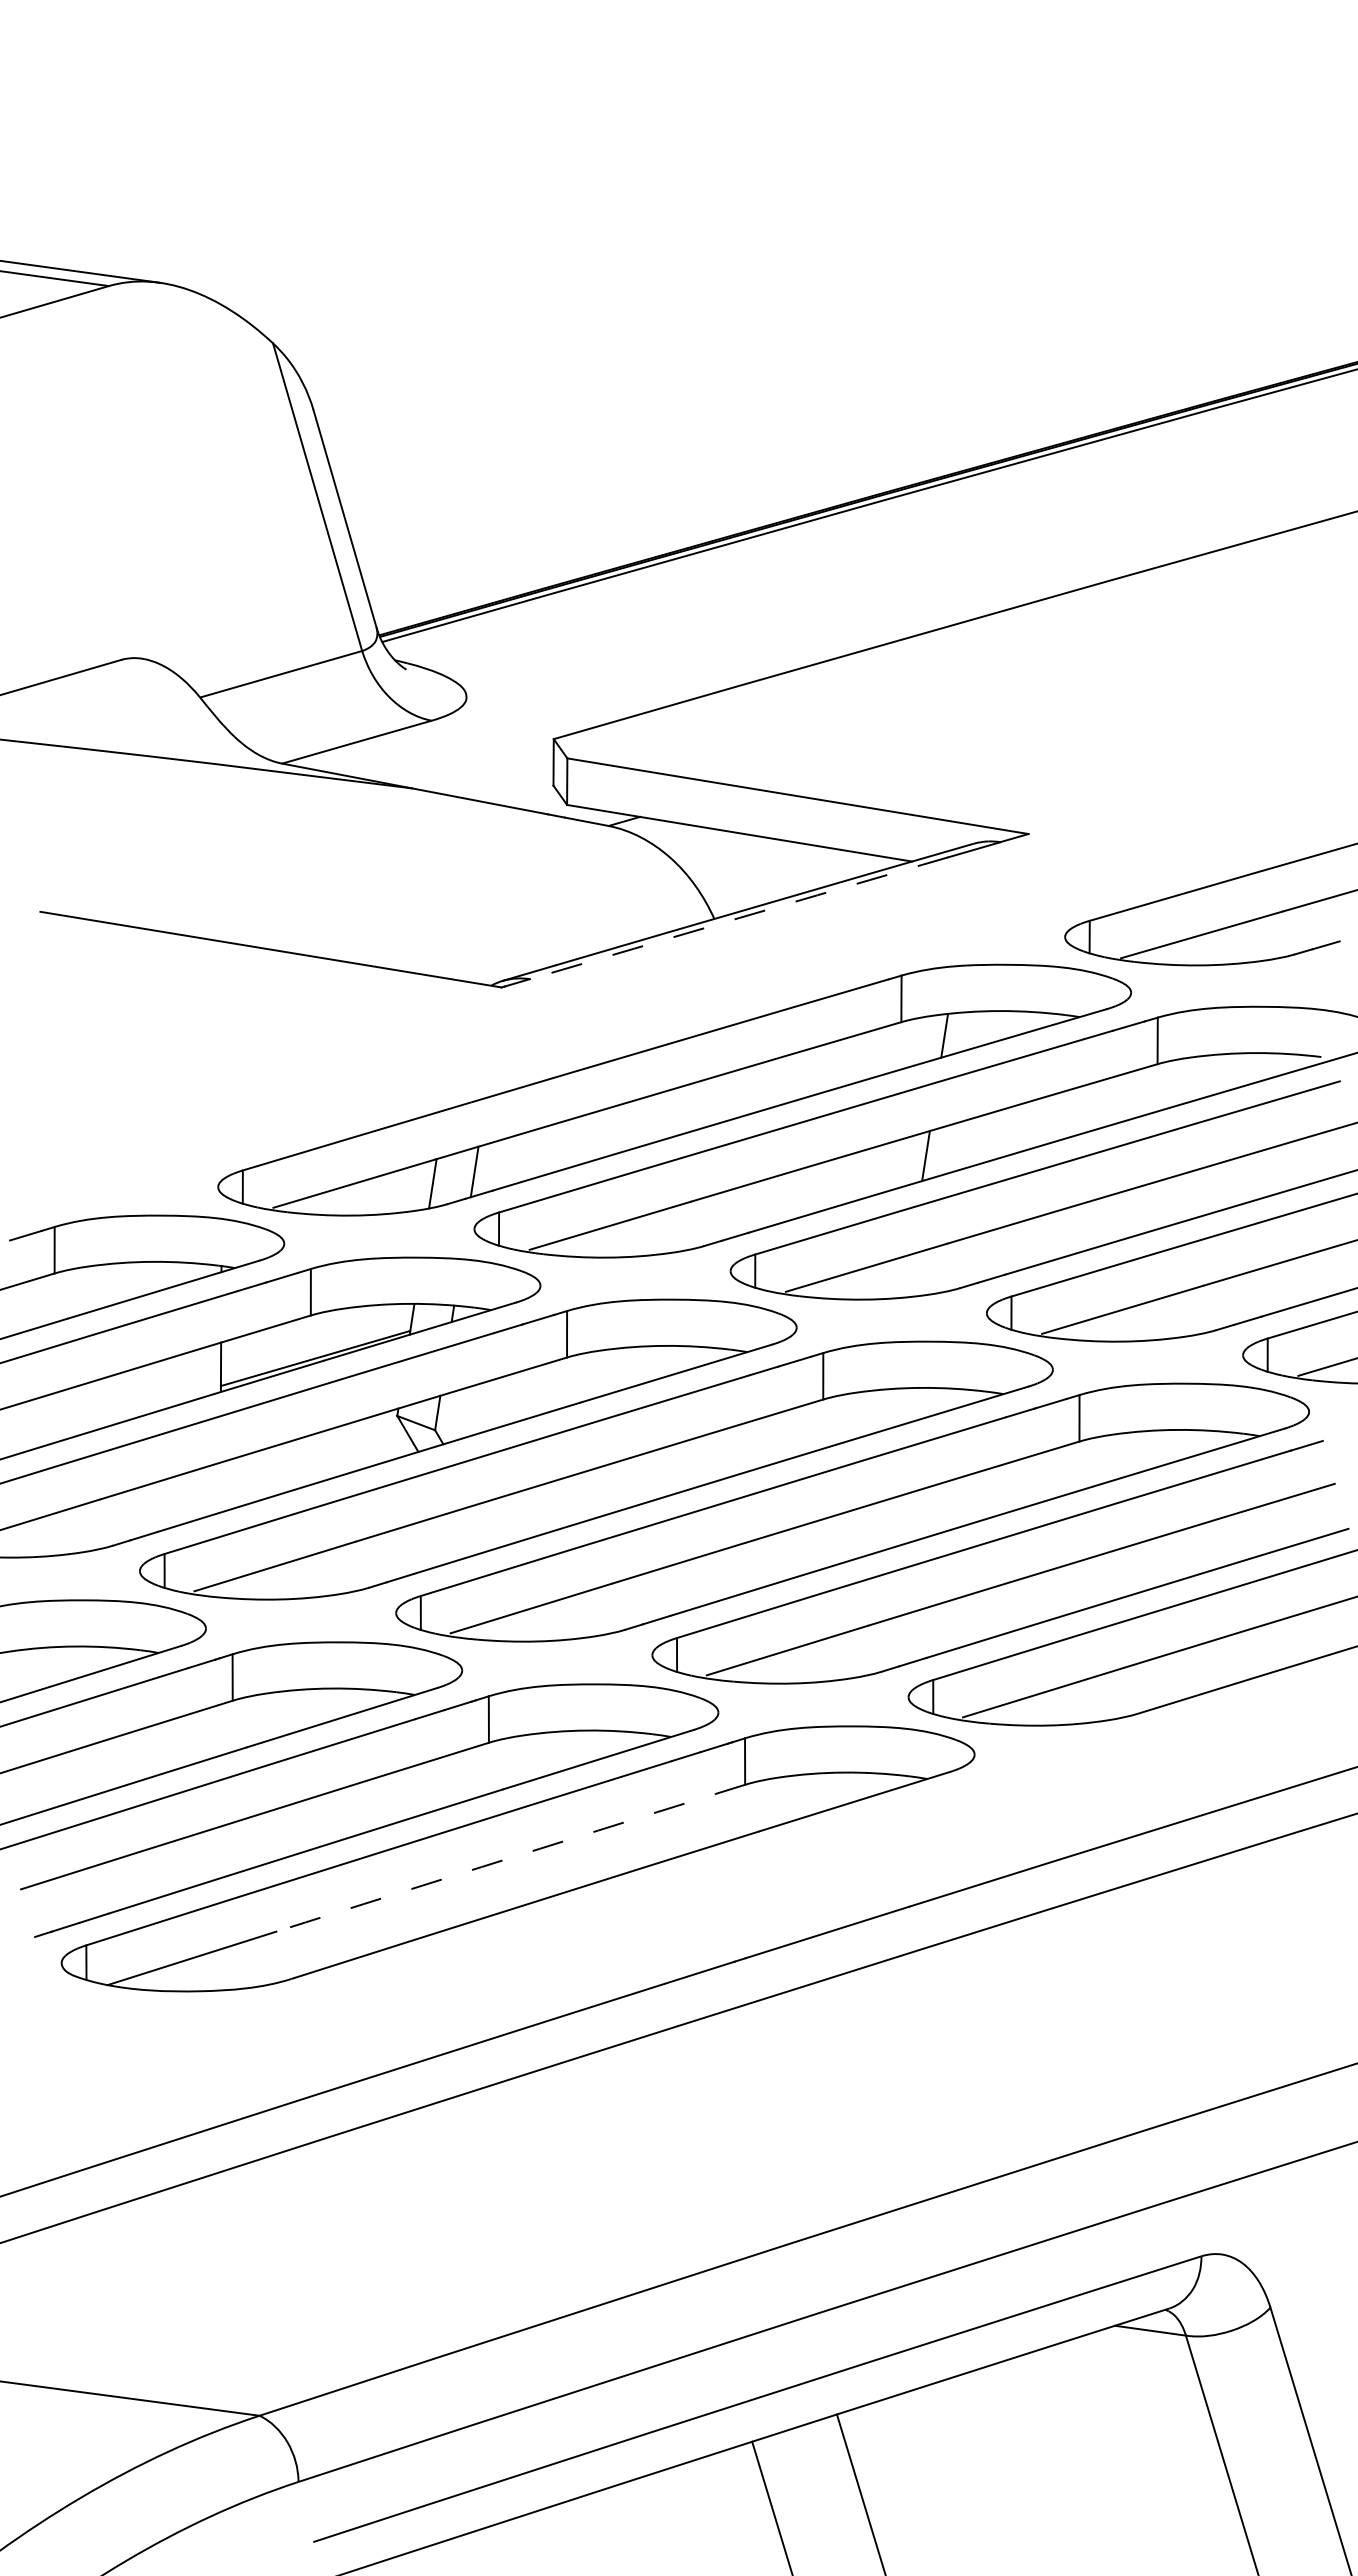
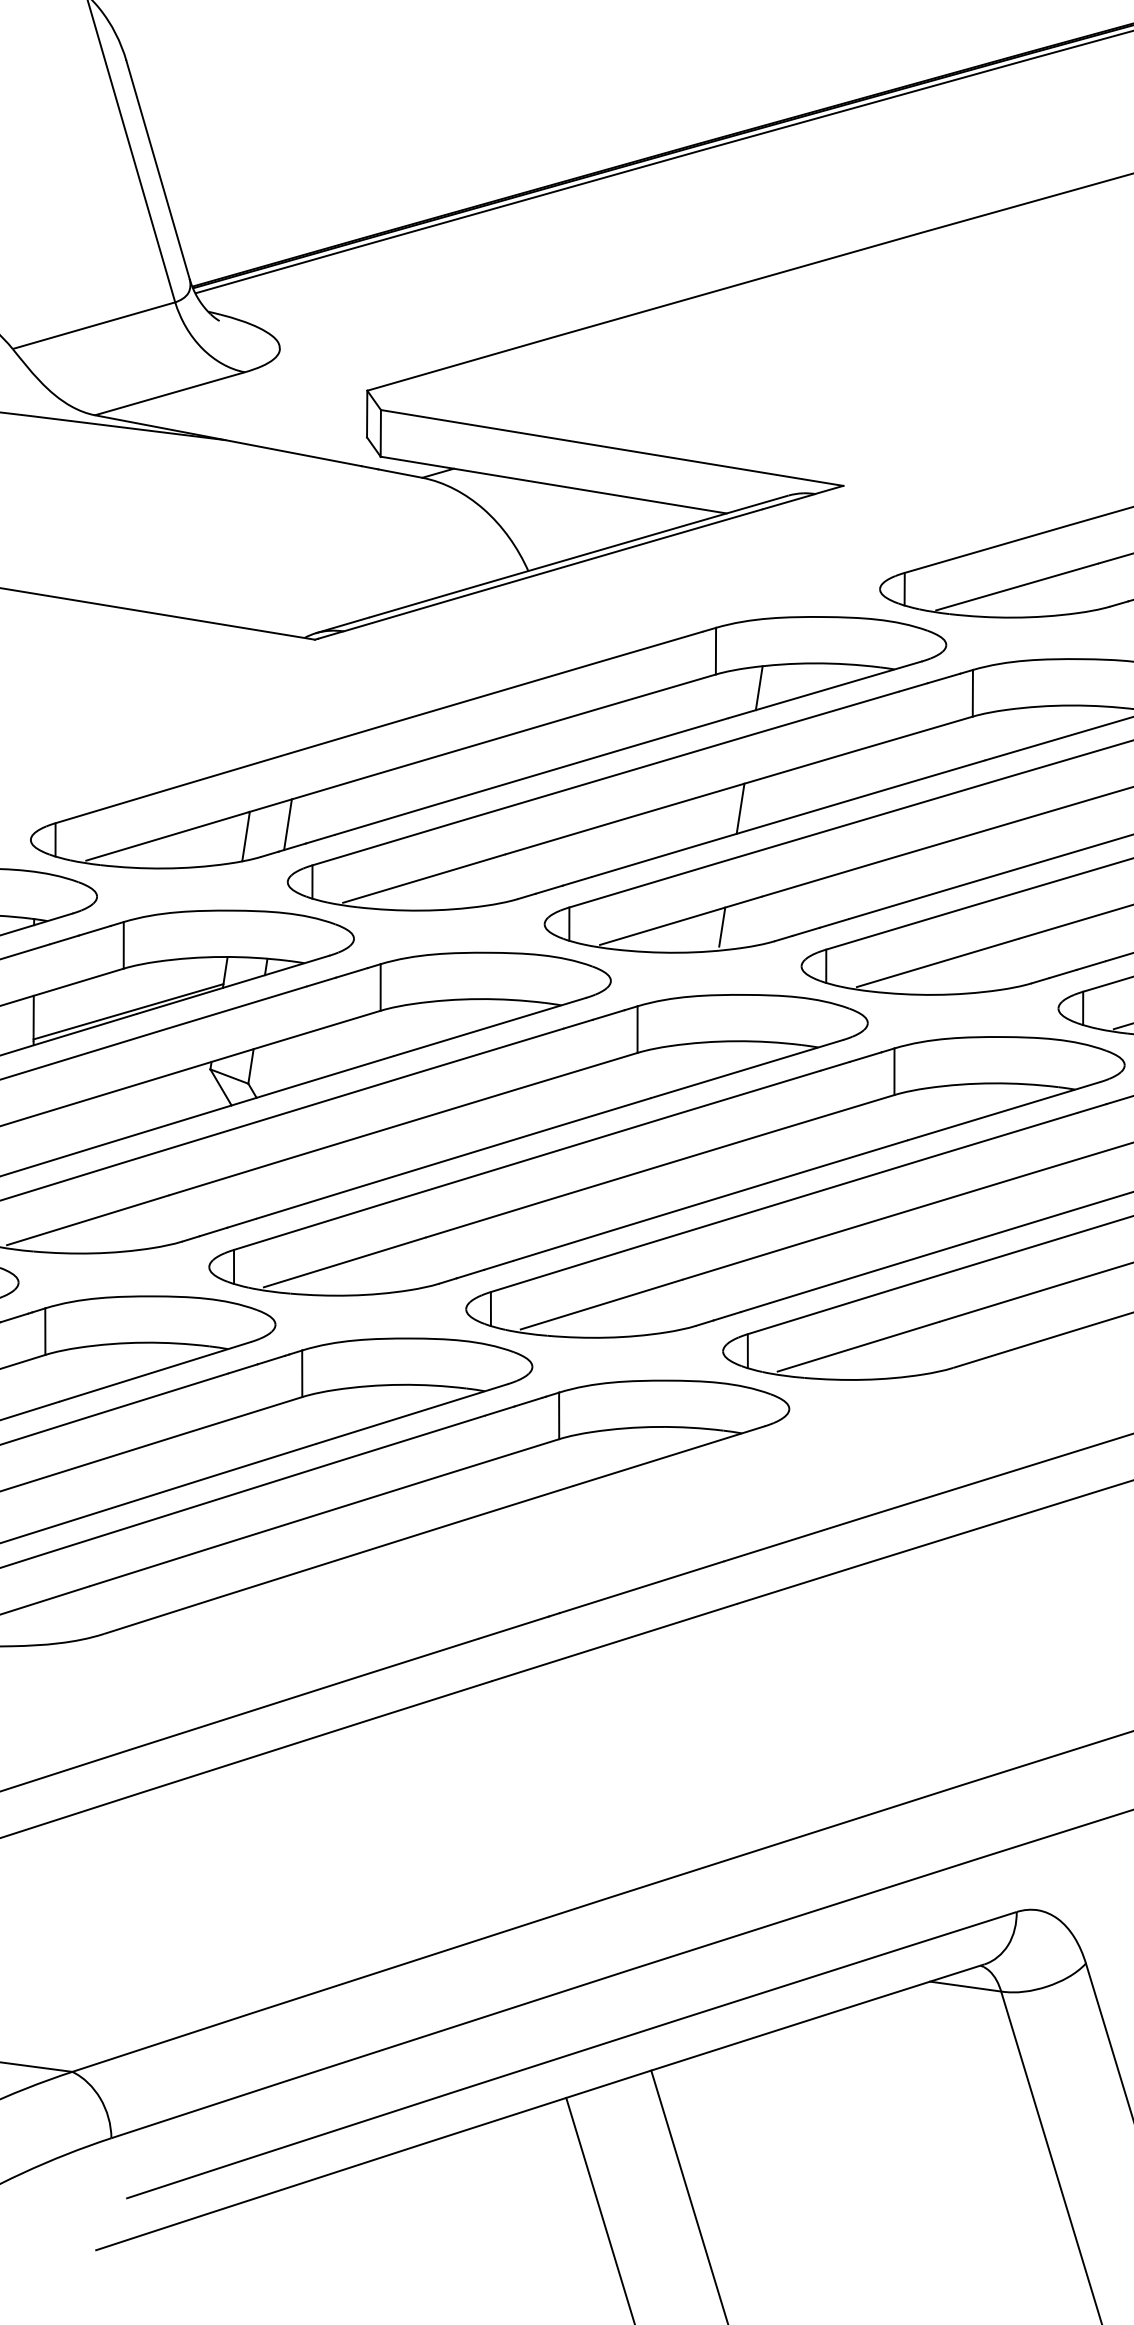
arc: (739, 918) -> (553, 570), dashed -> solid
line: (907, 1273) -> (722, 926), added
arc: (510, 1857) -> (323, 1512), dashed -> solid

